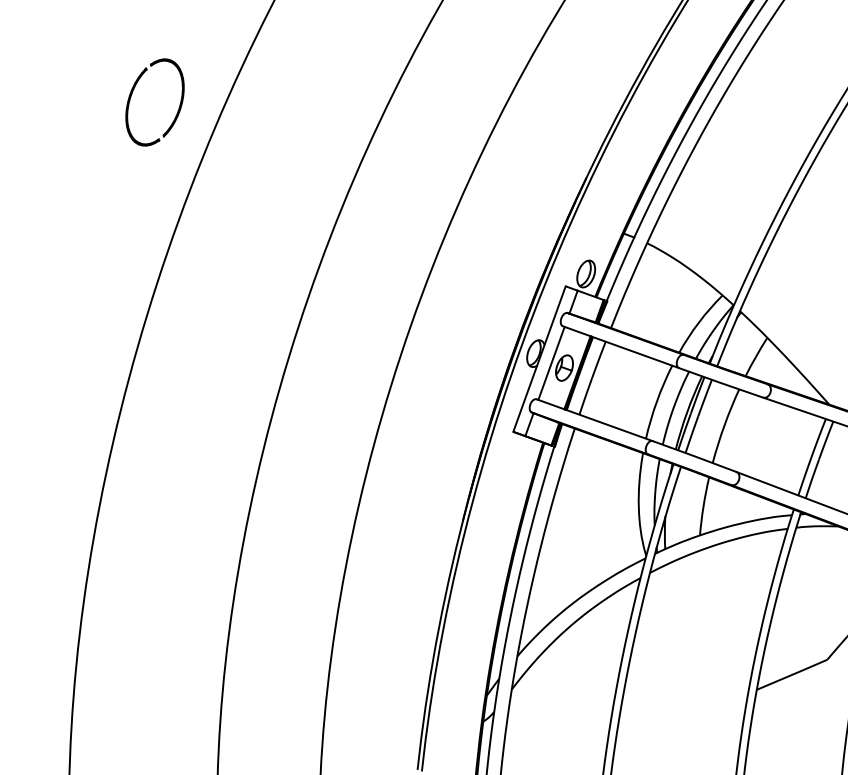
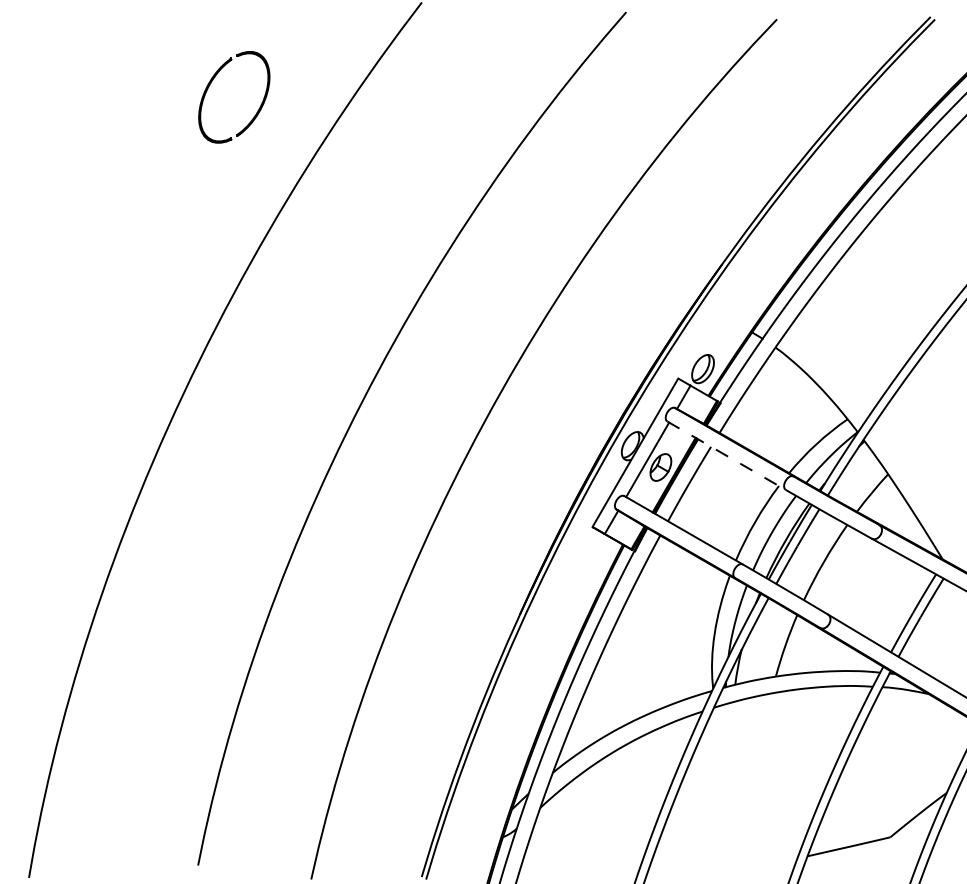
part: (178, 108) -> (258, 108), moved
line: (620, 346) -> (726, 455), solid -> dashed

